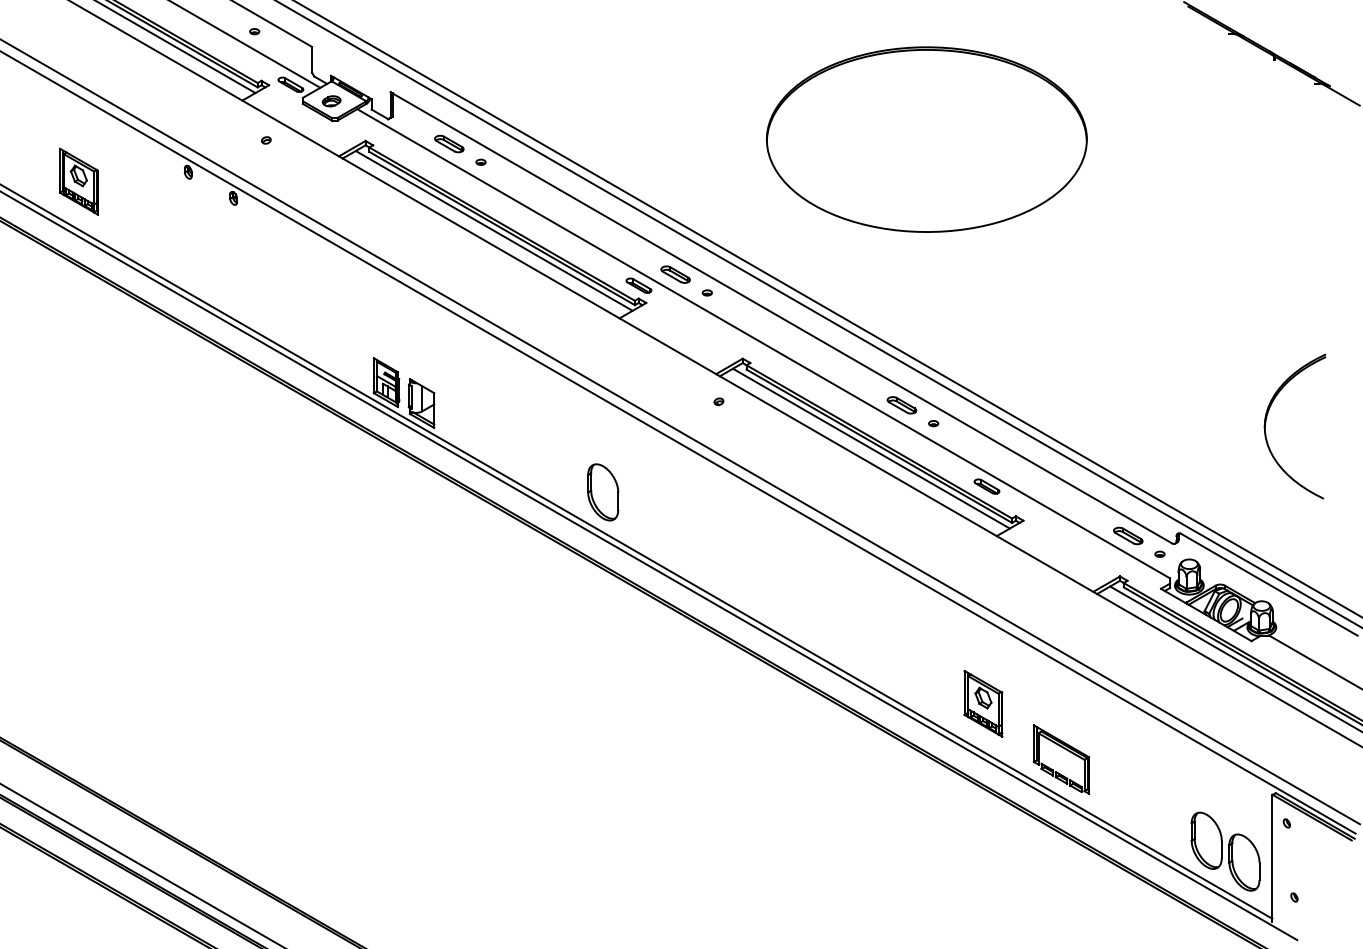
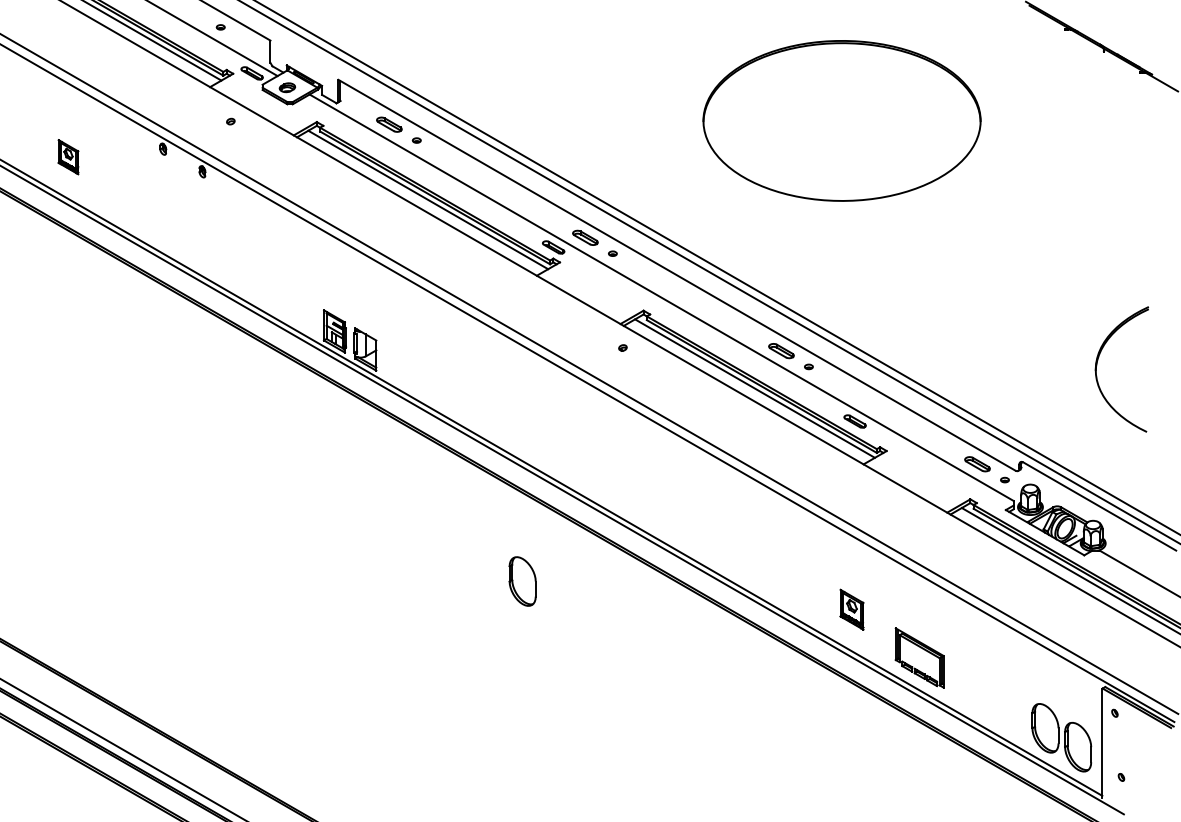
part: (926, 139) -> (841, 120), moved
part: (78, 180) -> (68, 156), size x0.6
part: (603, 492) -> (522, 581), moved
part: (982, 703) -> (851, 609), size x0.7

